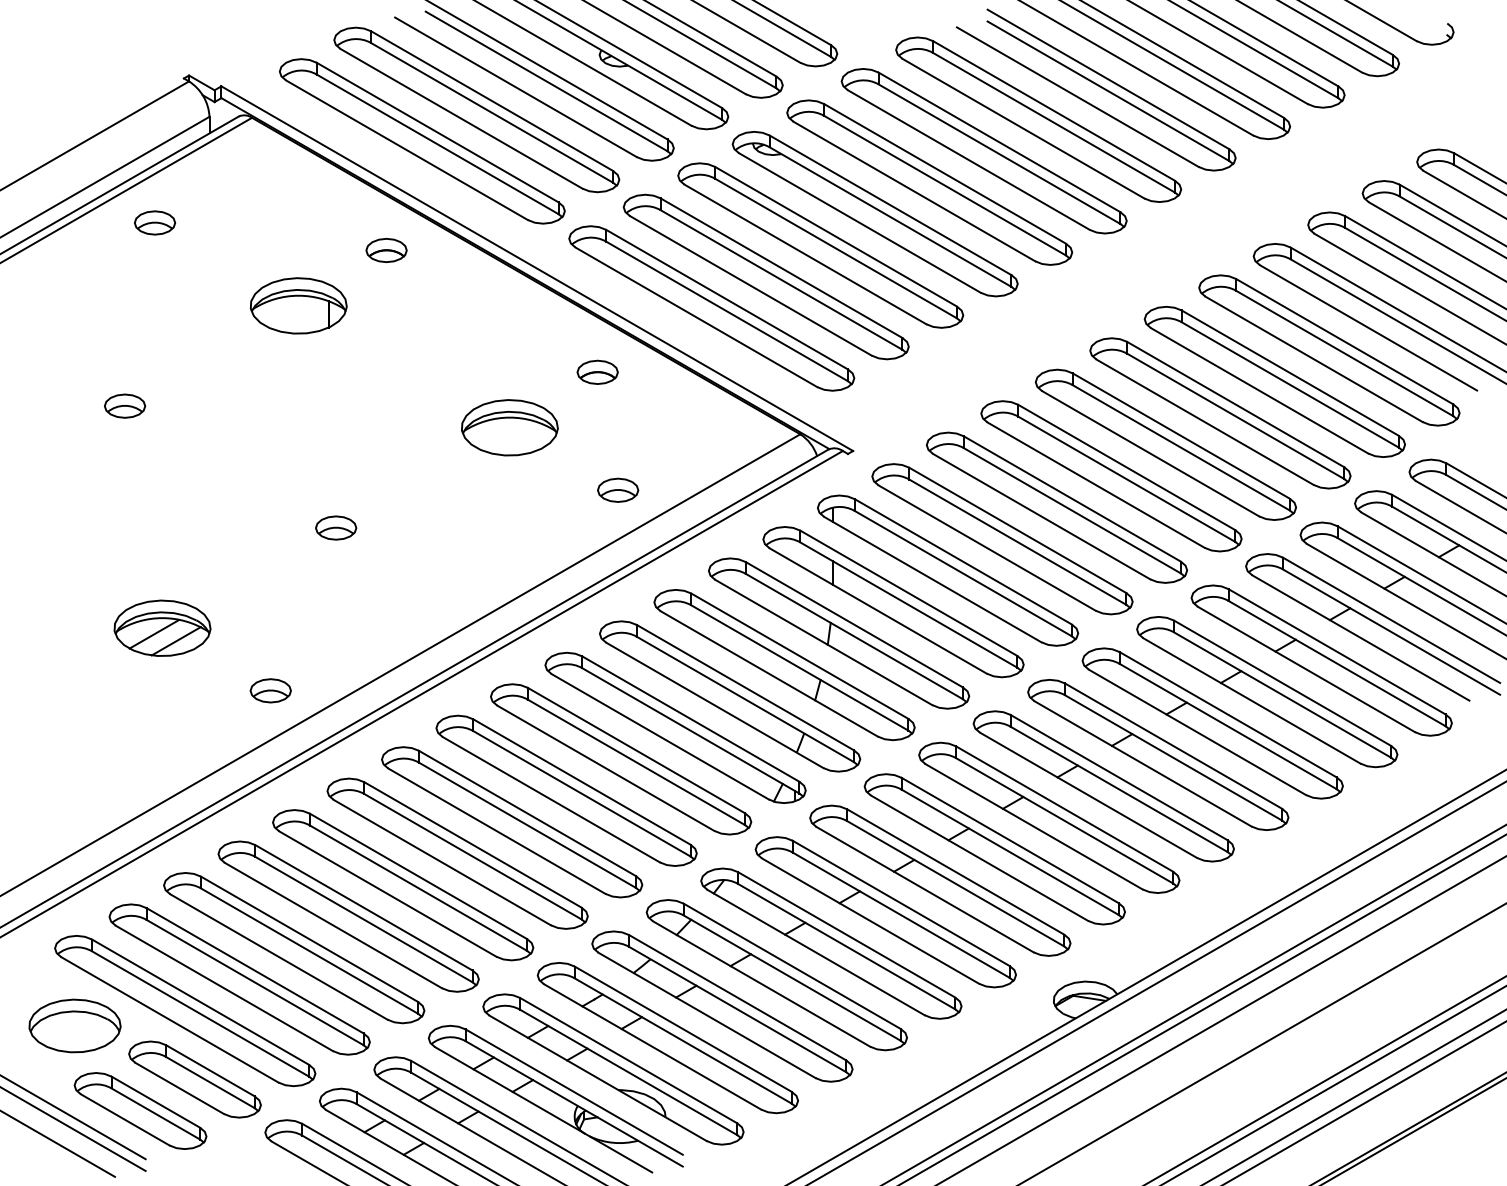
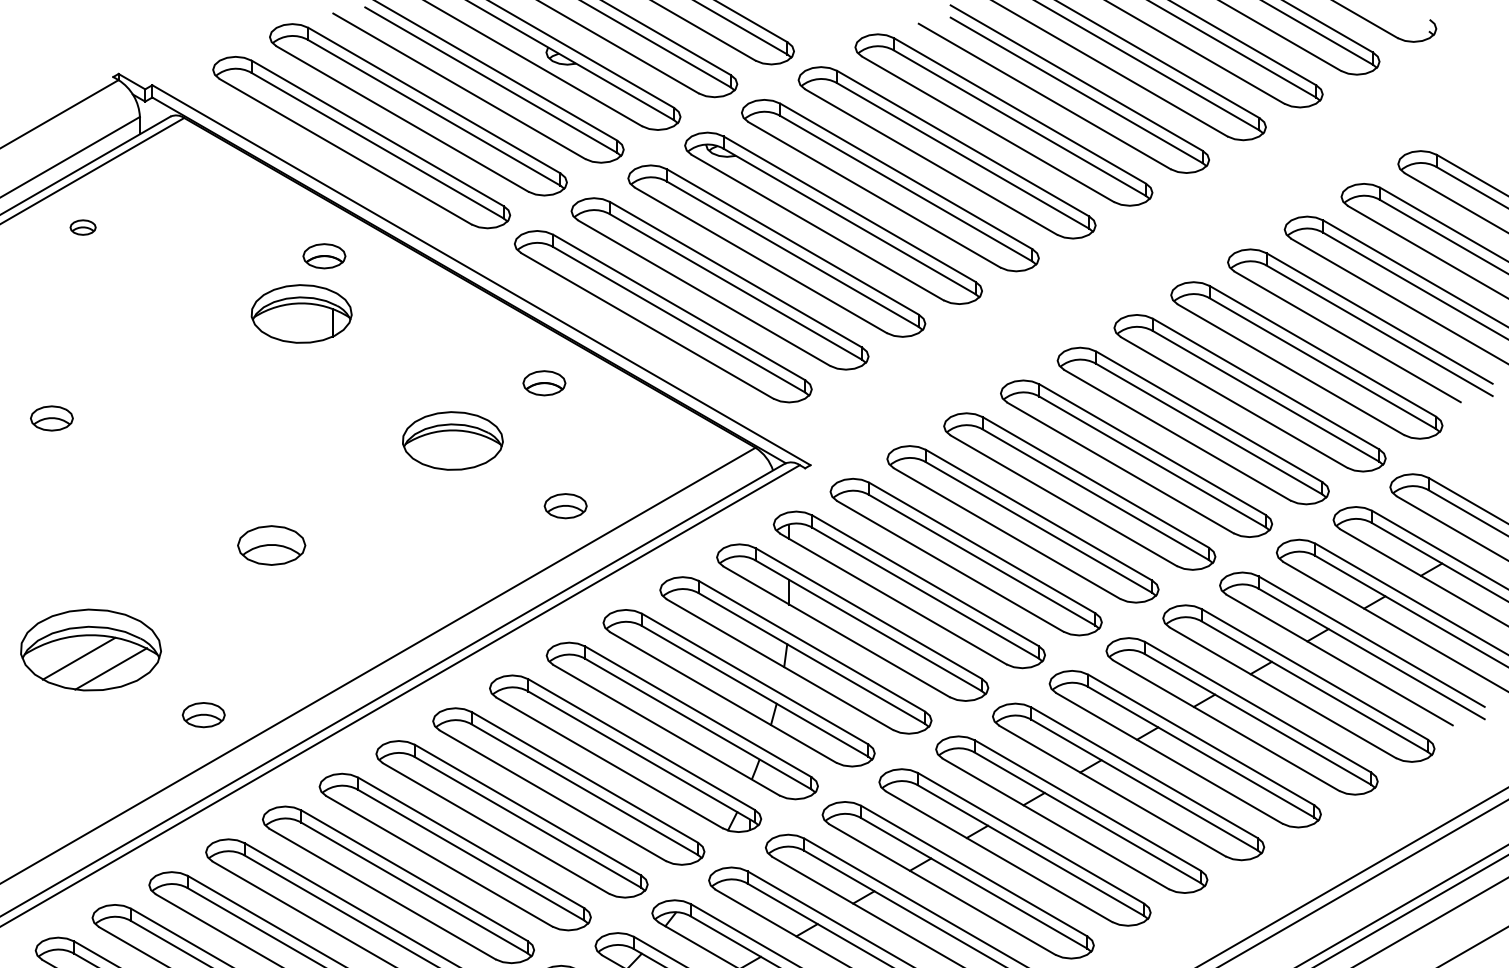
part: (154, 222) -> (82, 227), size x0.6
part: (298, 305) -> (301, 313), moved
part: (336, 527) -> (272, 544), size x1.6
part: (162, 627) -> (90, 649), size x1.4

